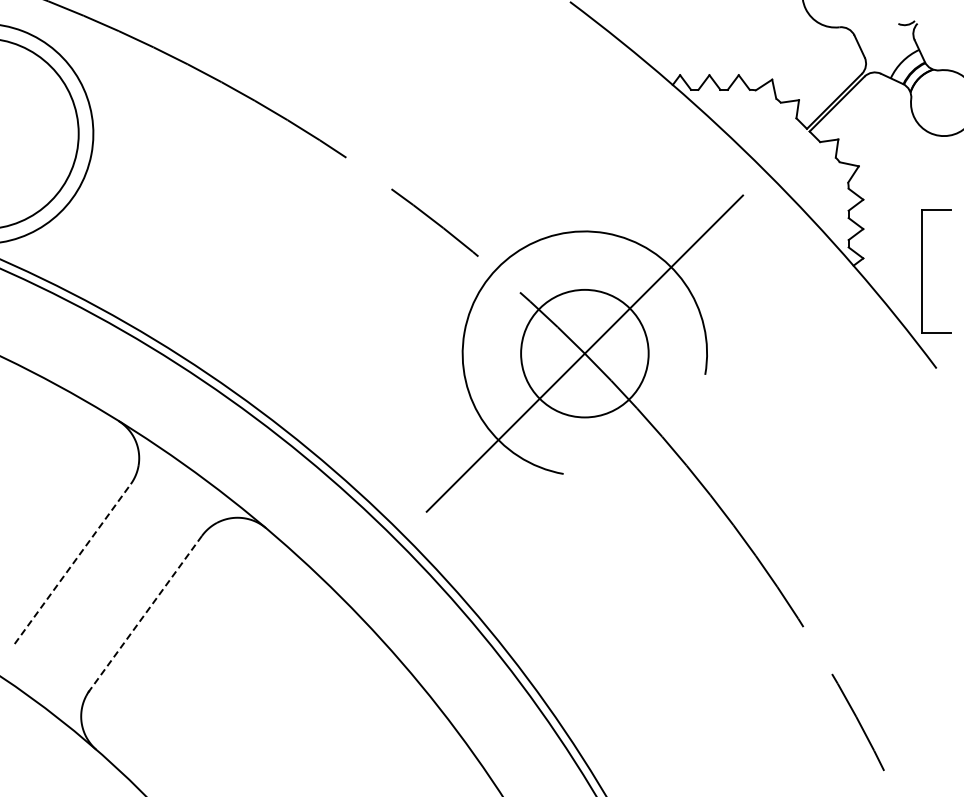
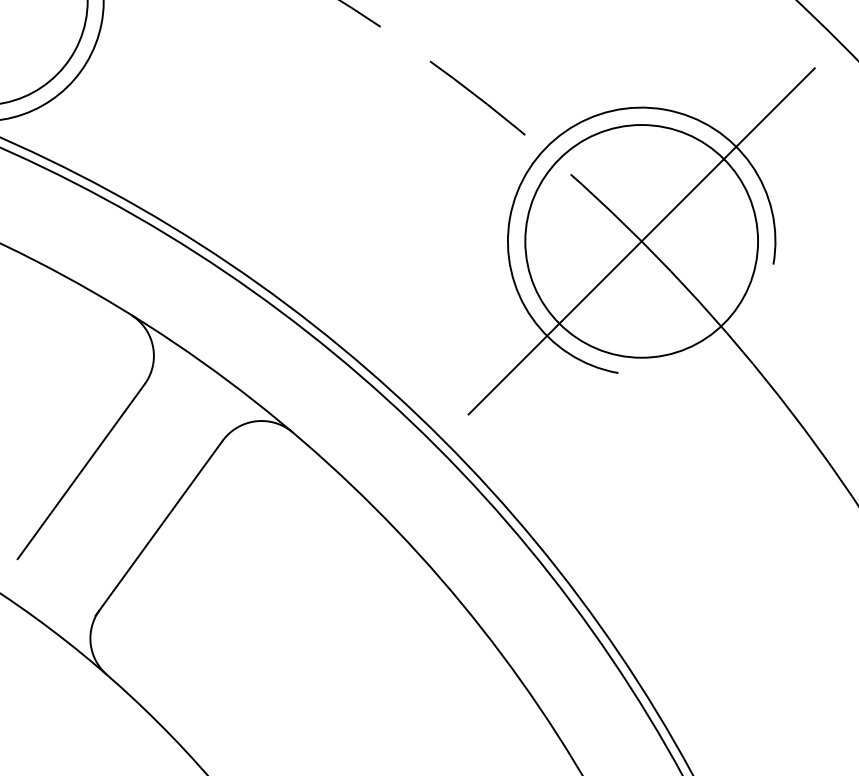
circle: (584, 353) -> (641, 241), size x1.67
line: (72, 564) -> (80, 472), dashed -> solid
line: (143, 615) -> (158, 527), dashed -> solid

